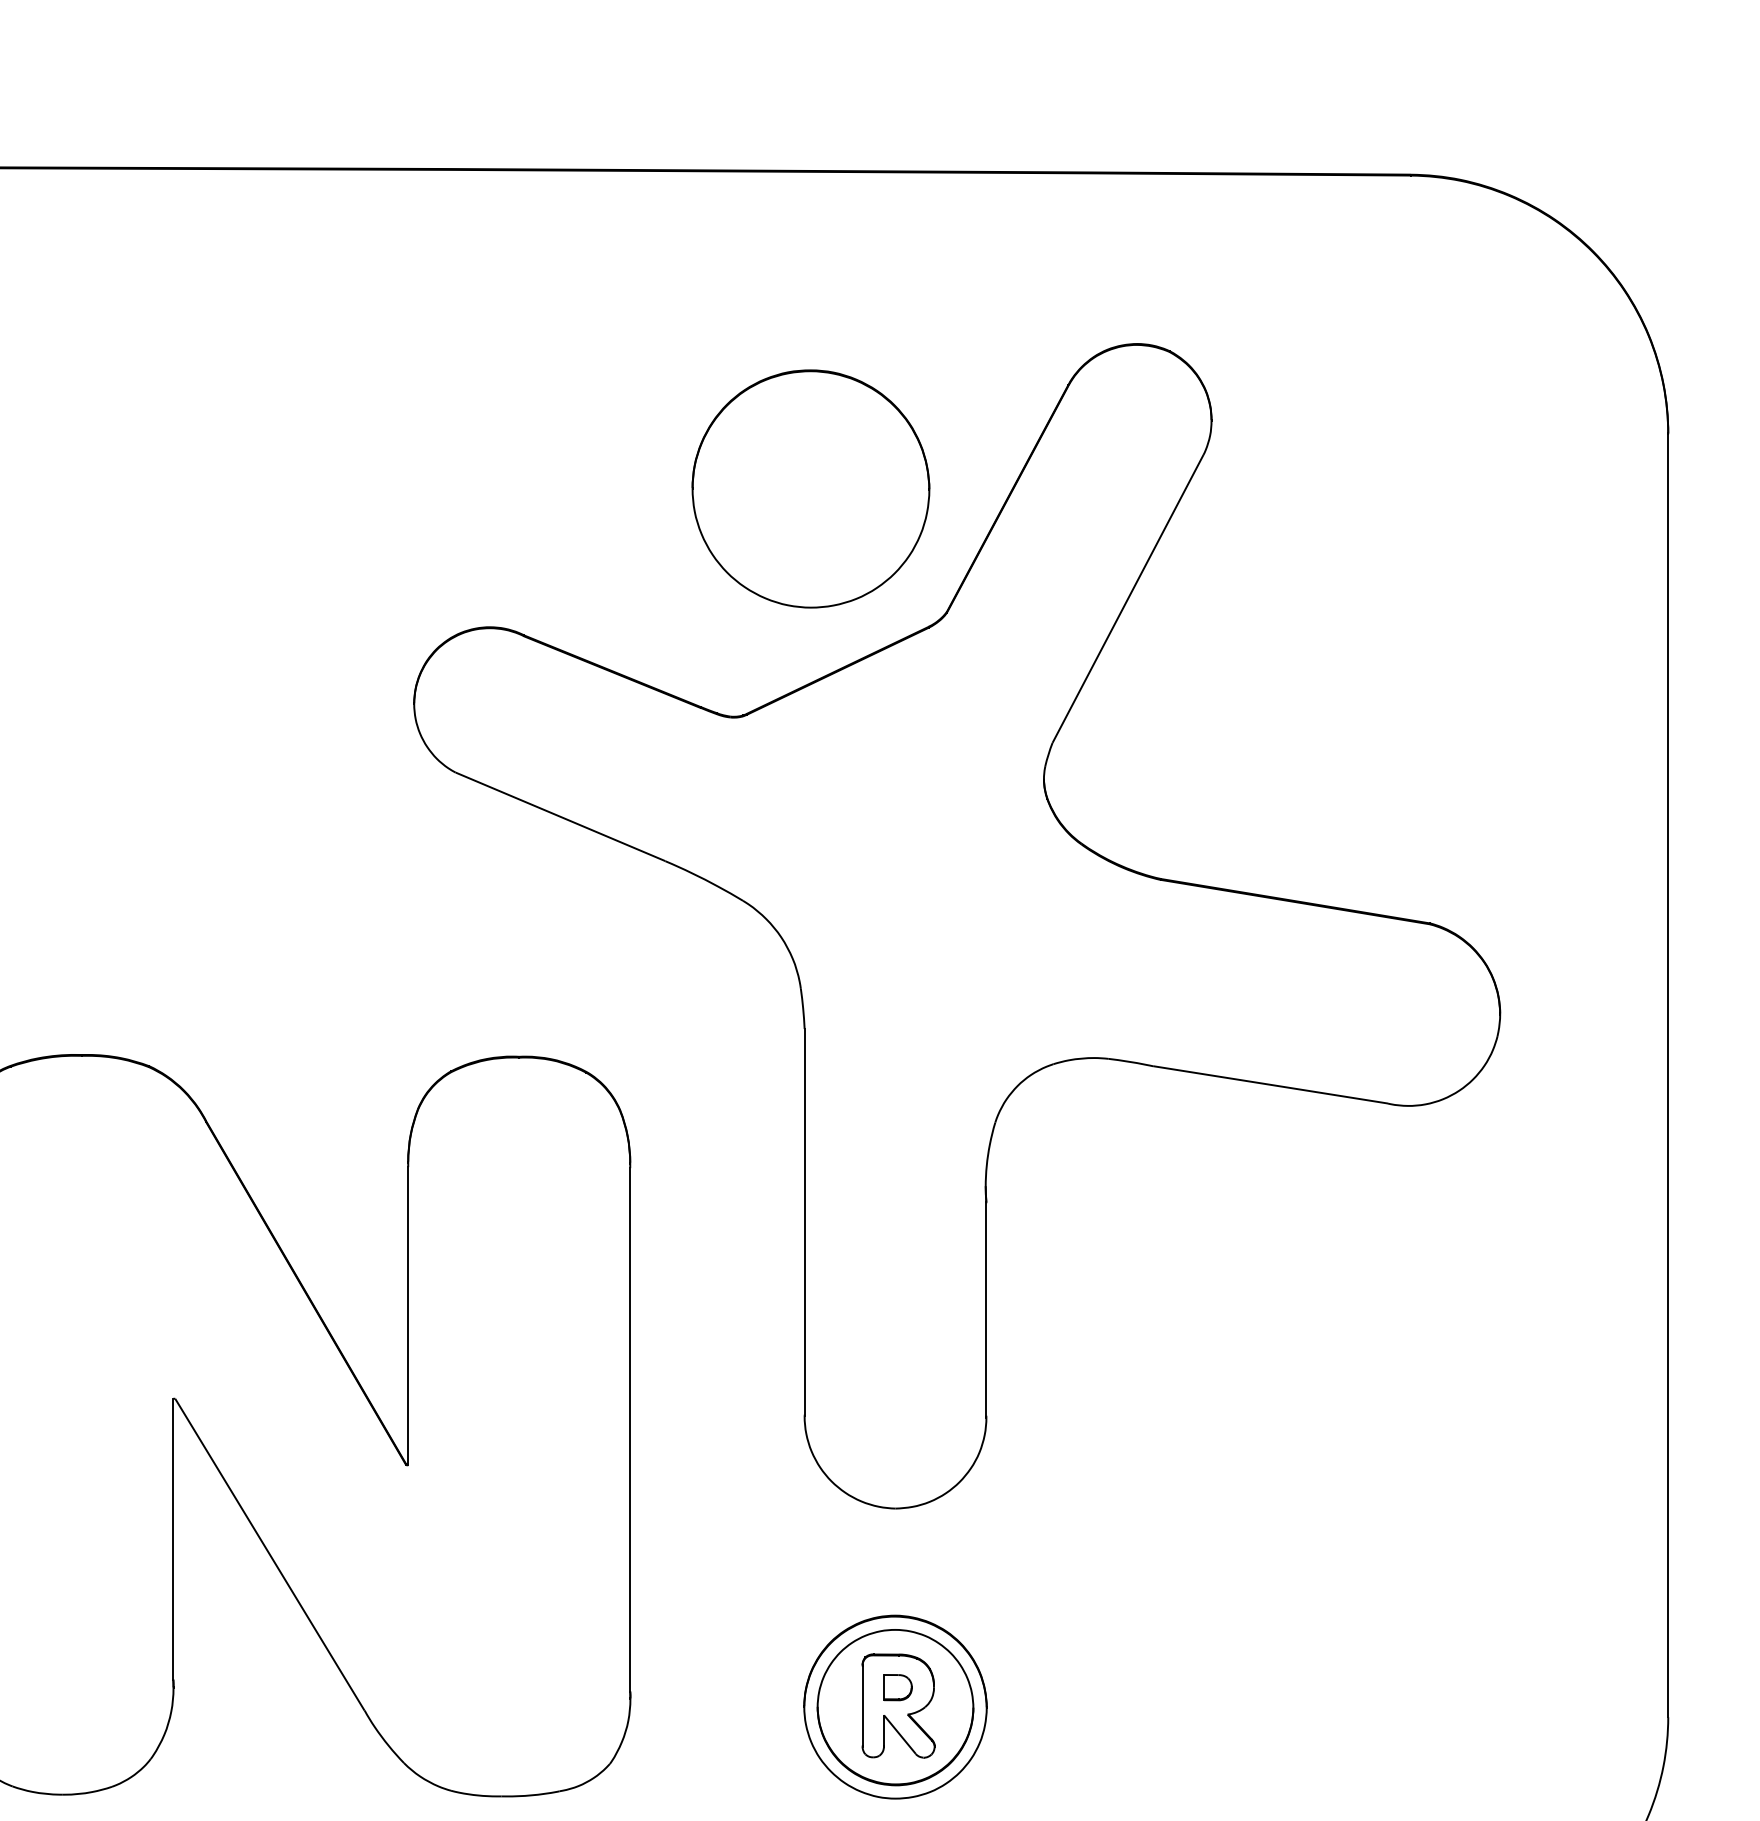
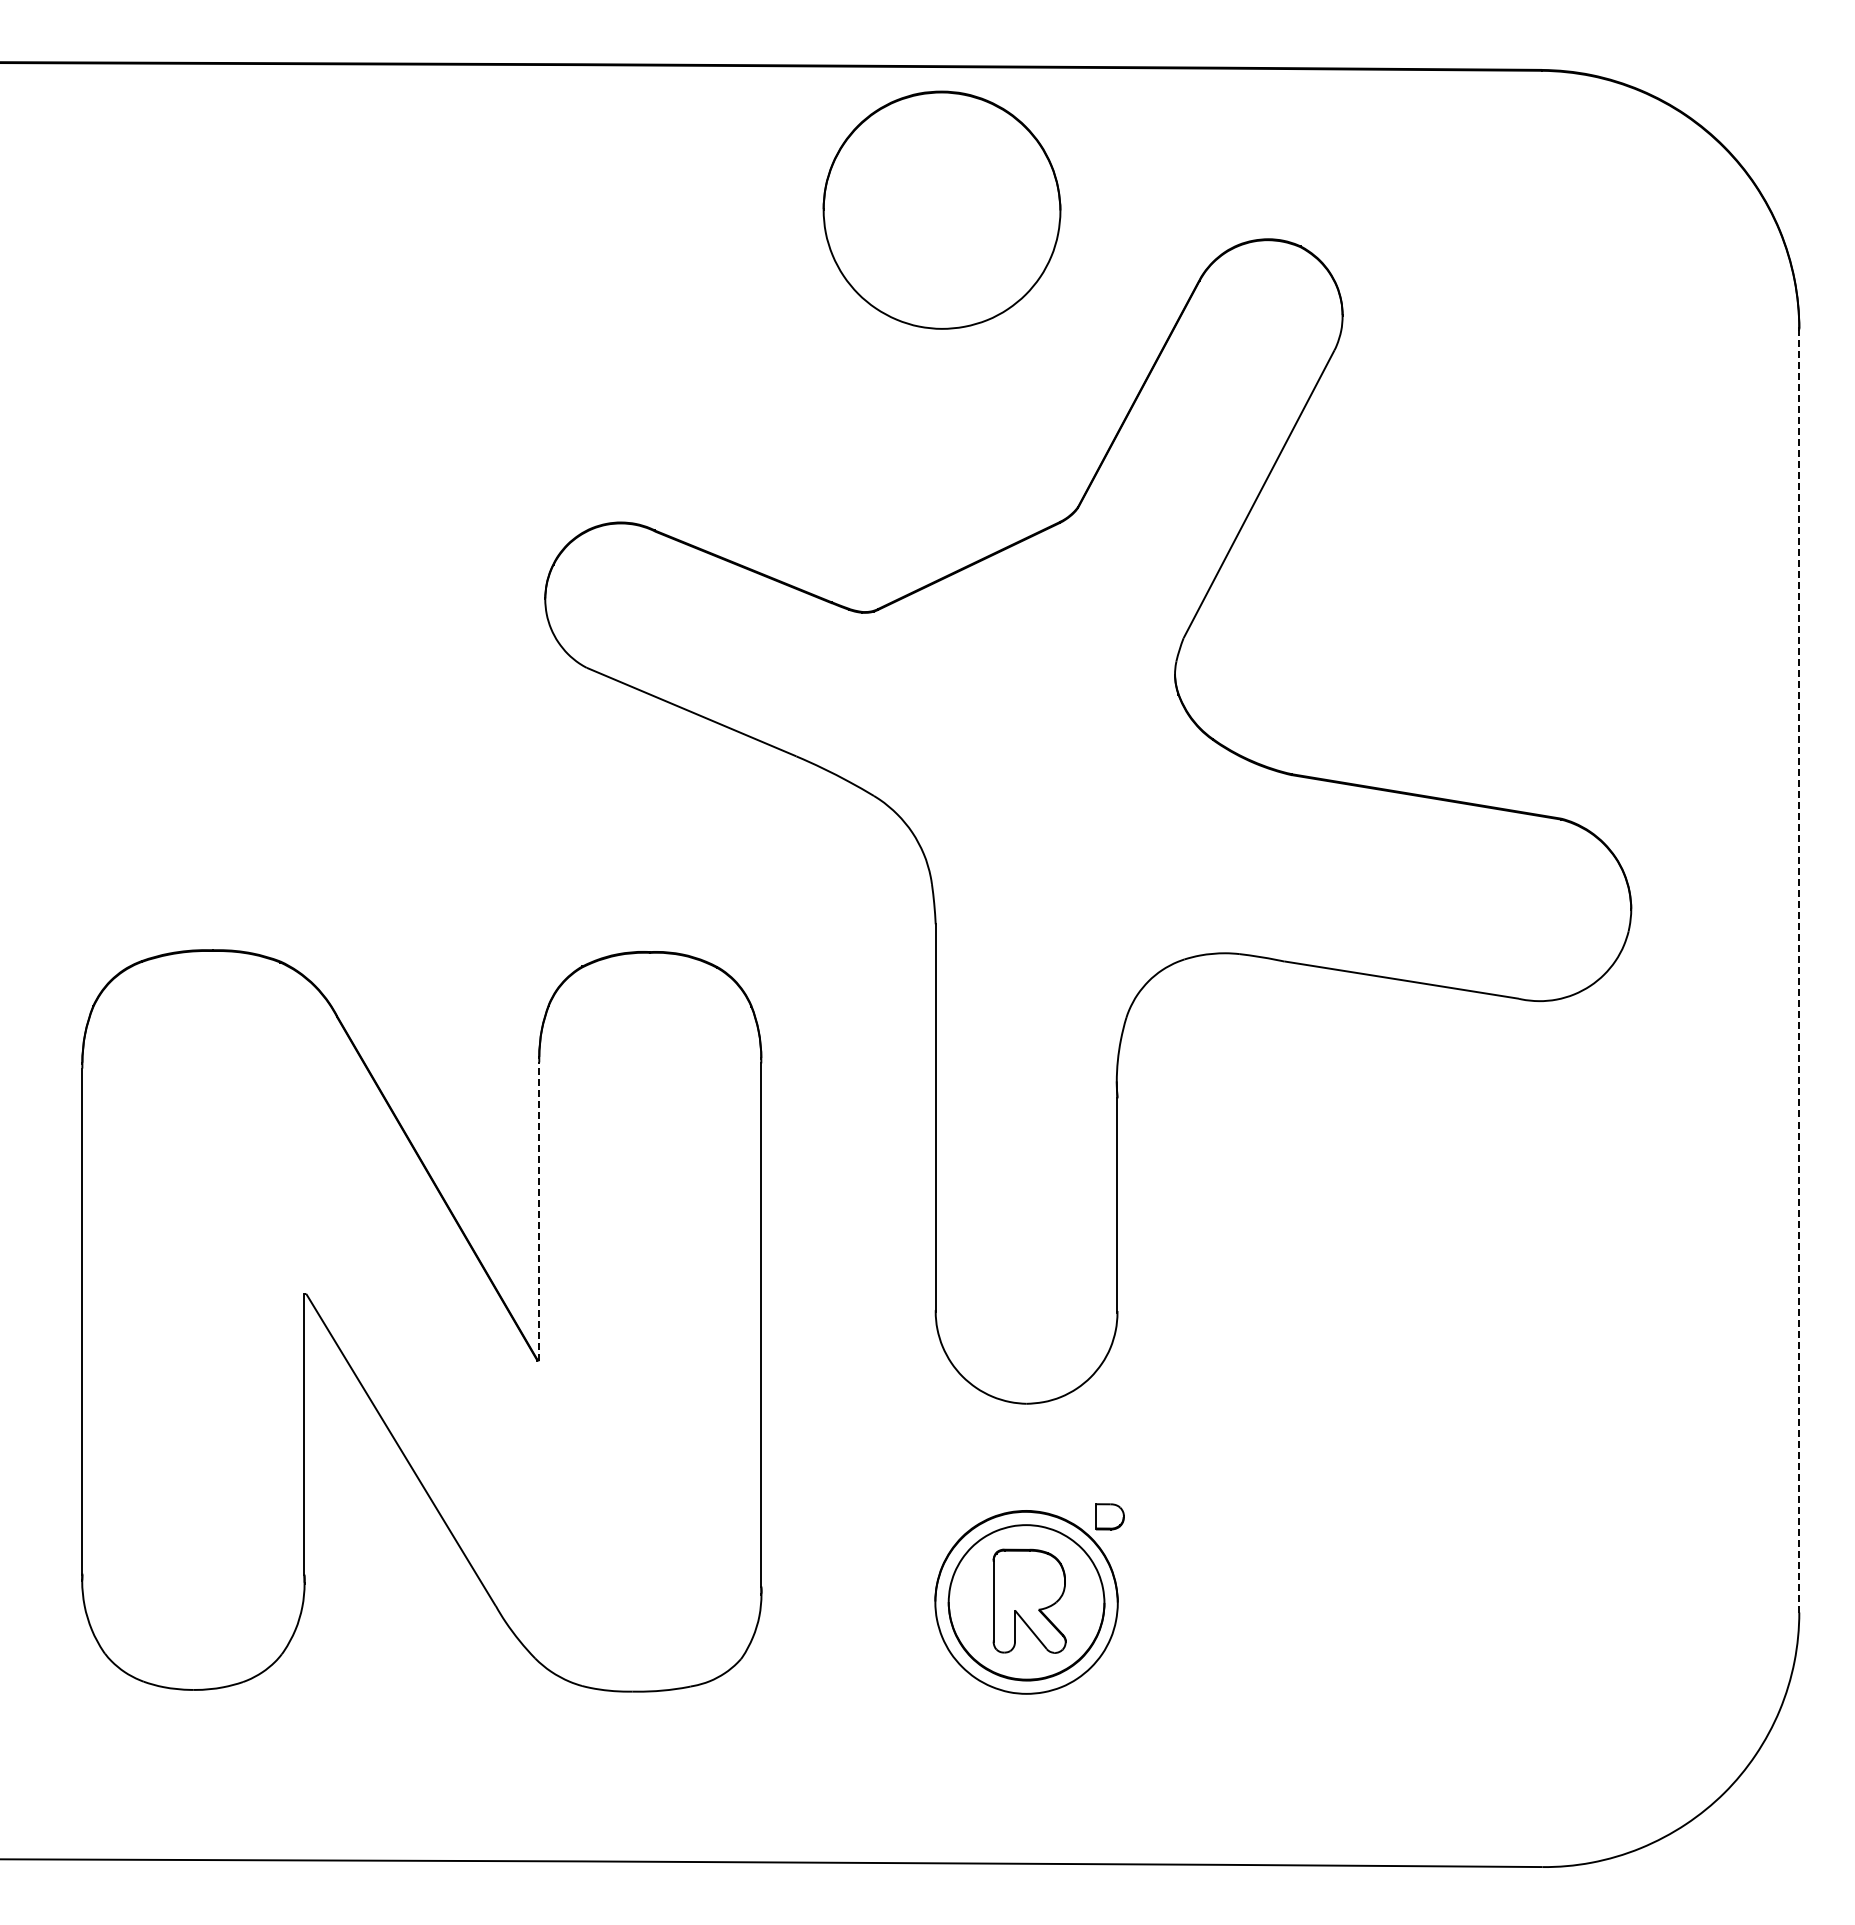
part: (810, 488) -> (941, 209), moved
line: (1668, 1075) -> (1799, 970), solid -> dashed
line: (408, 1316) -> (539, 1211), solid -> dashed
part: (897, 1687) -> (1109, 1516), moved

